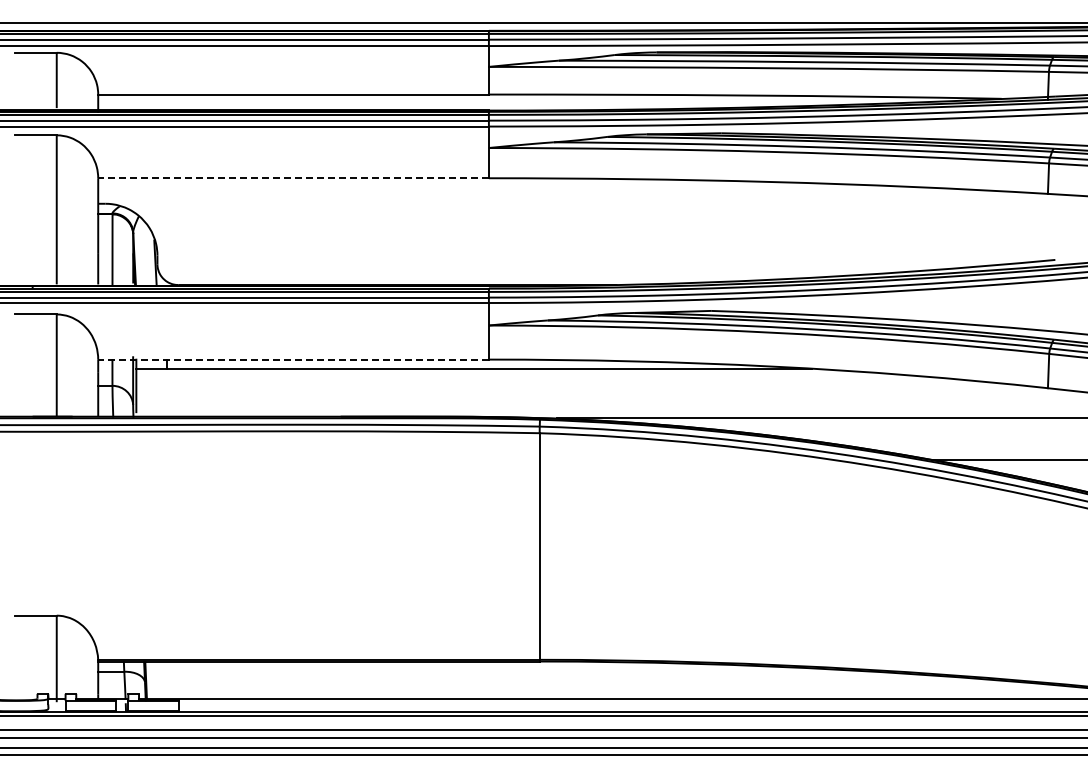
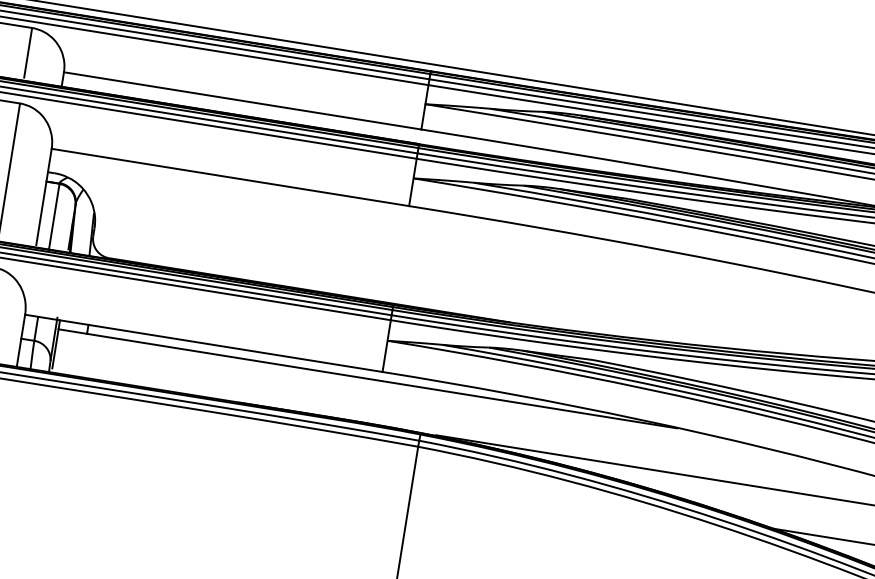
line: (293, 178) -> (230, 177), dashed -> solid
line: (293, 359) -> (203, 343), dashed -> solid

